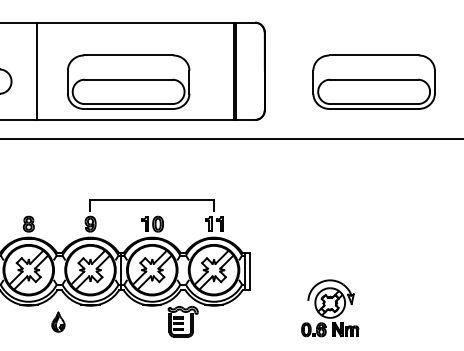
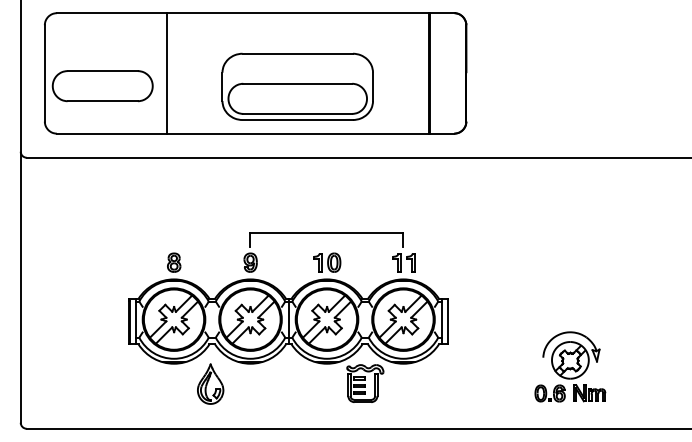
line: (36, 71) -> (166, 73), moved
part: (373, 81) -> (601, 86), removed
part: (330, 308) -> (570, 366), moved
part: (58, 321) -> (210, 383), size x1.67

